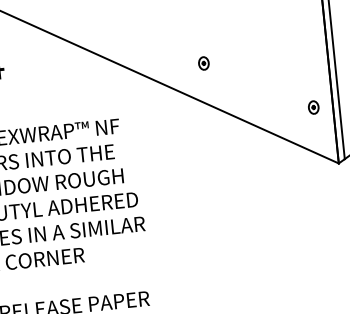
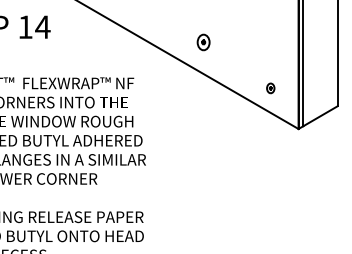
part: (202, 62) -> (202, 41), size x1.6
part: (313, 107) -> (270, 88), moved

